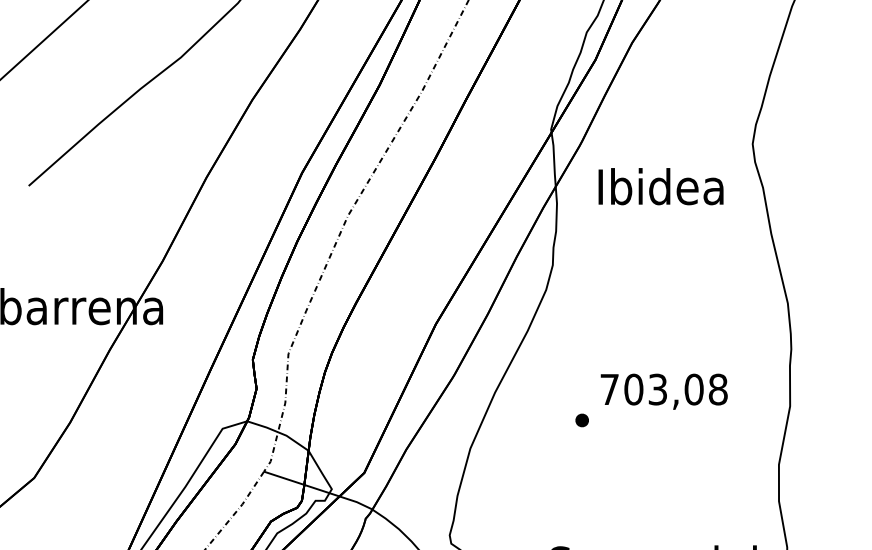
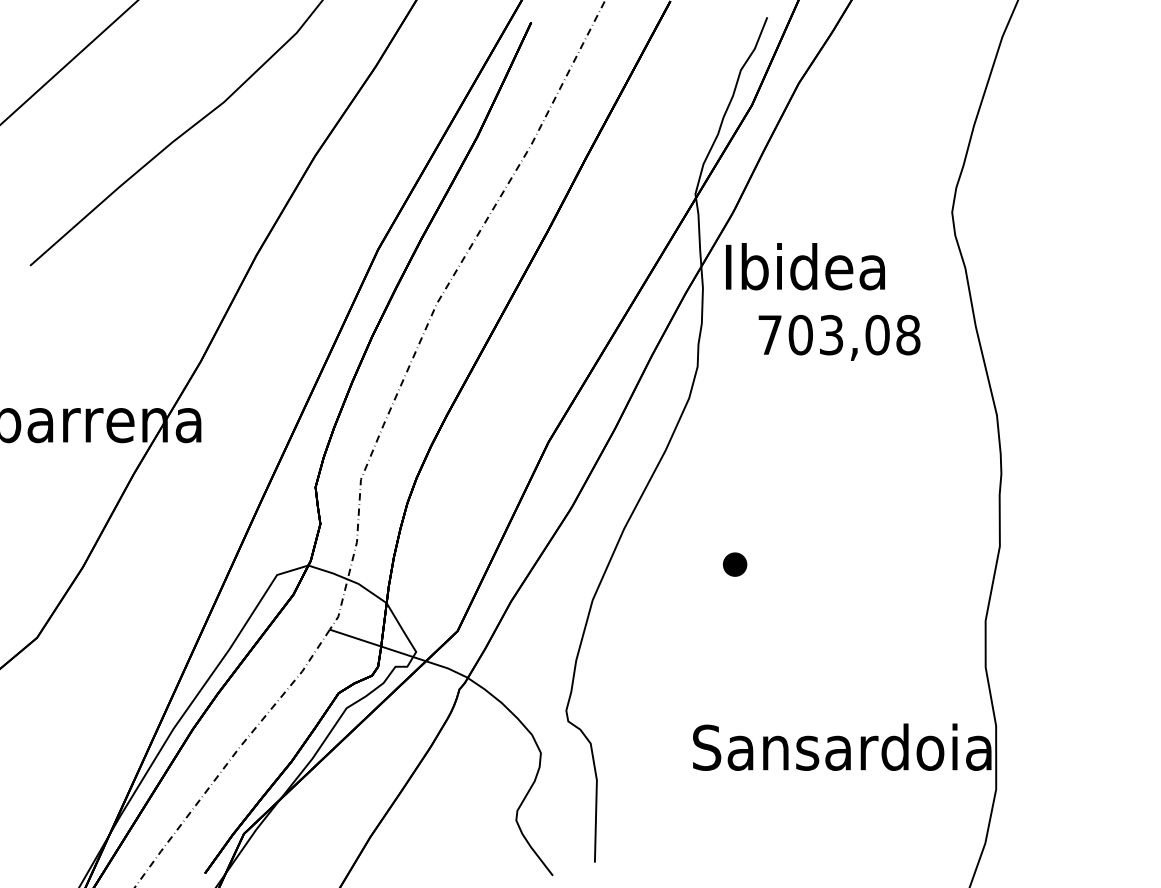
text: (661, 186) -> (805, 266), moved
text: (664, 391) -> (839, 337), moved
part: (581, 419) -> (734, 563), size x1.4

